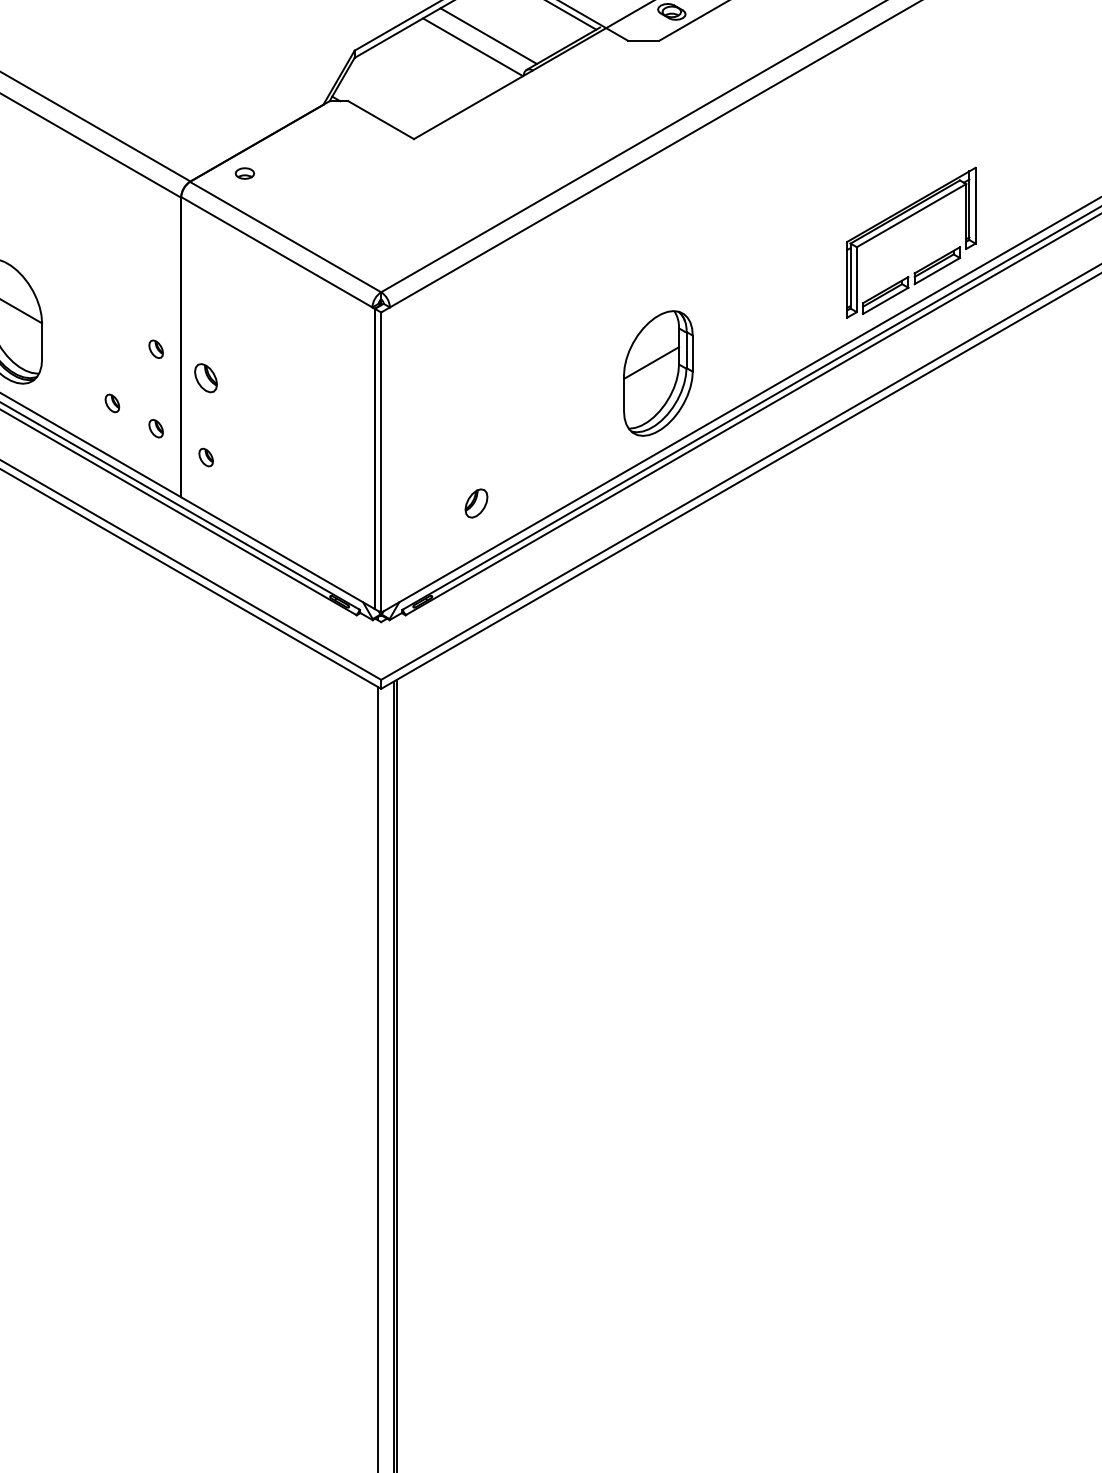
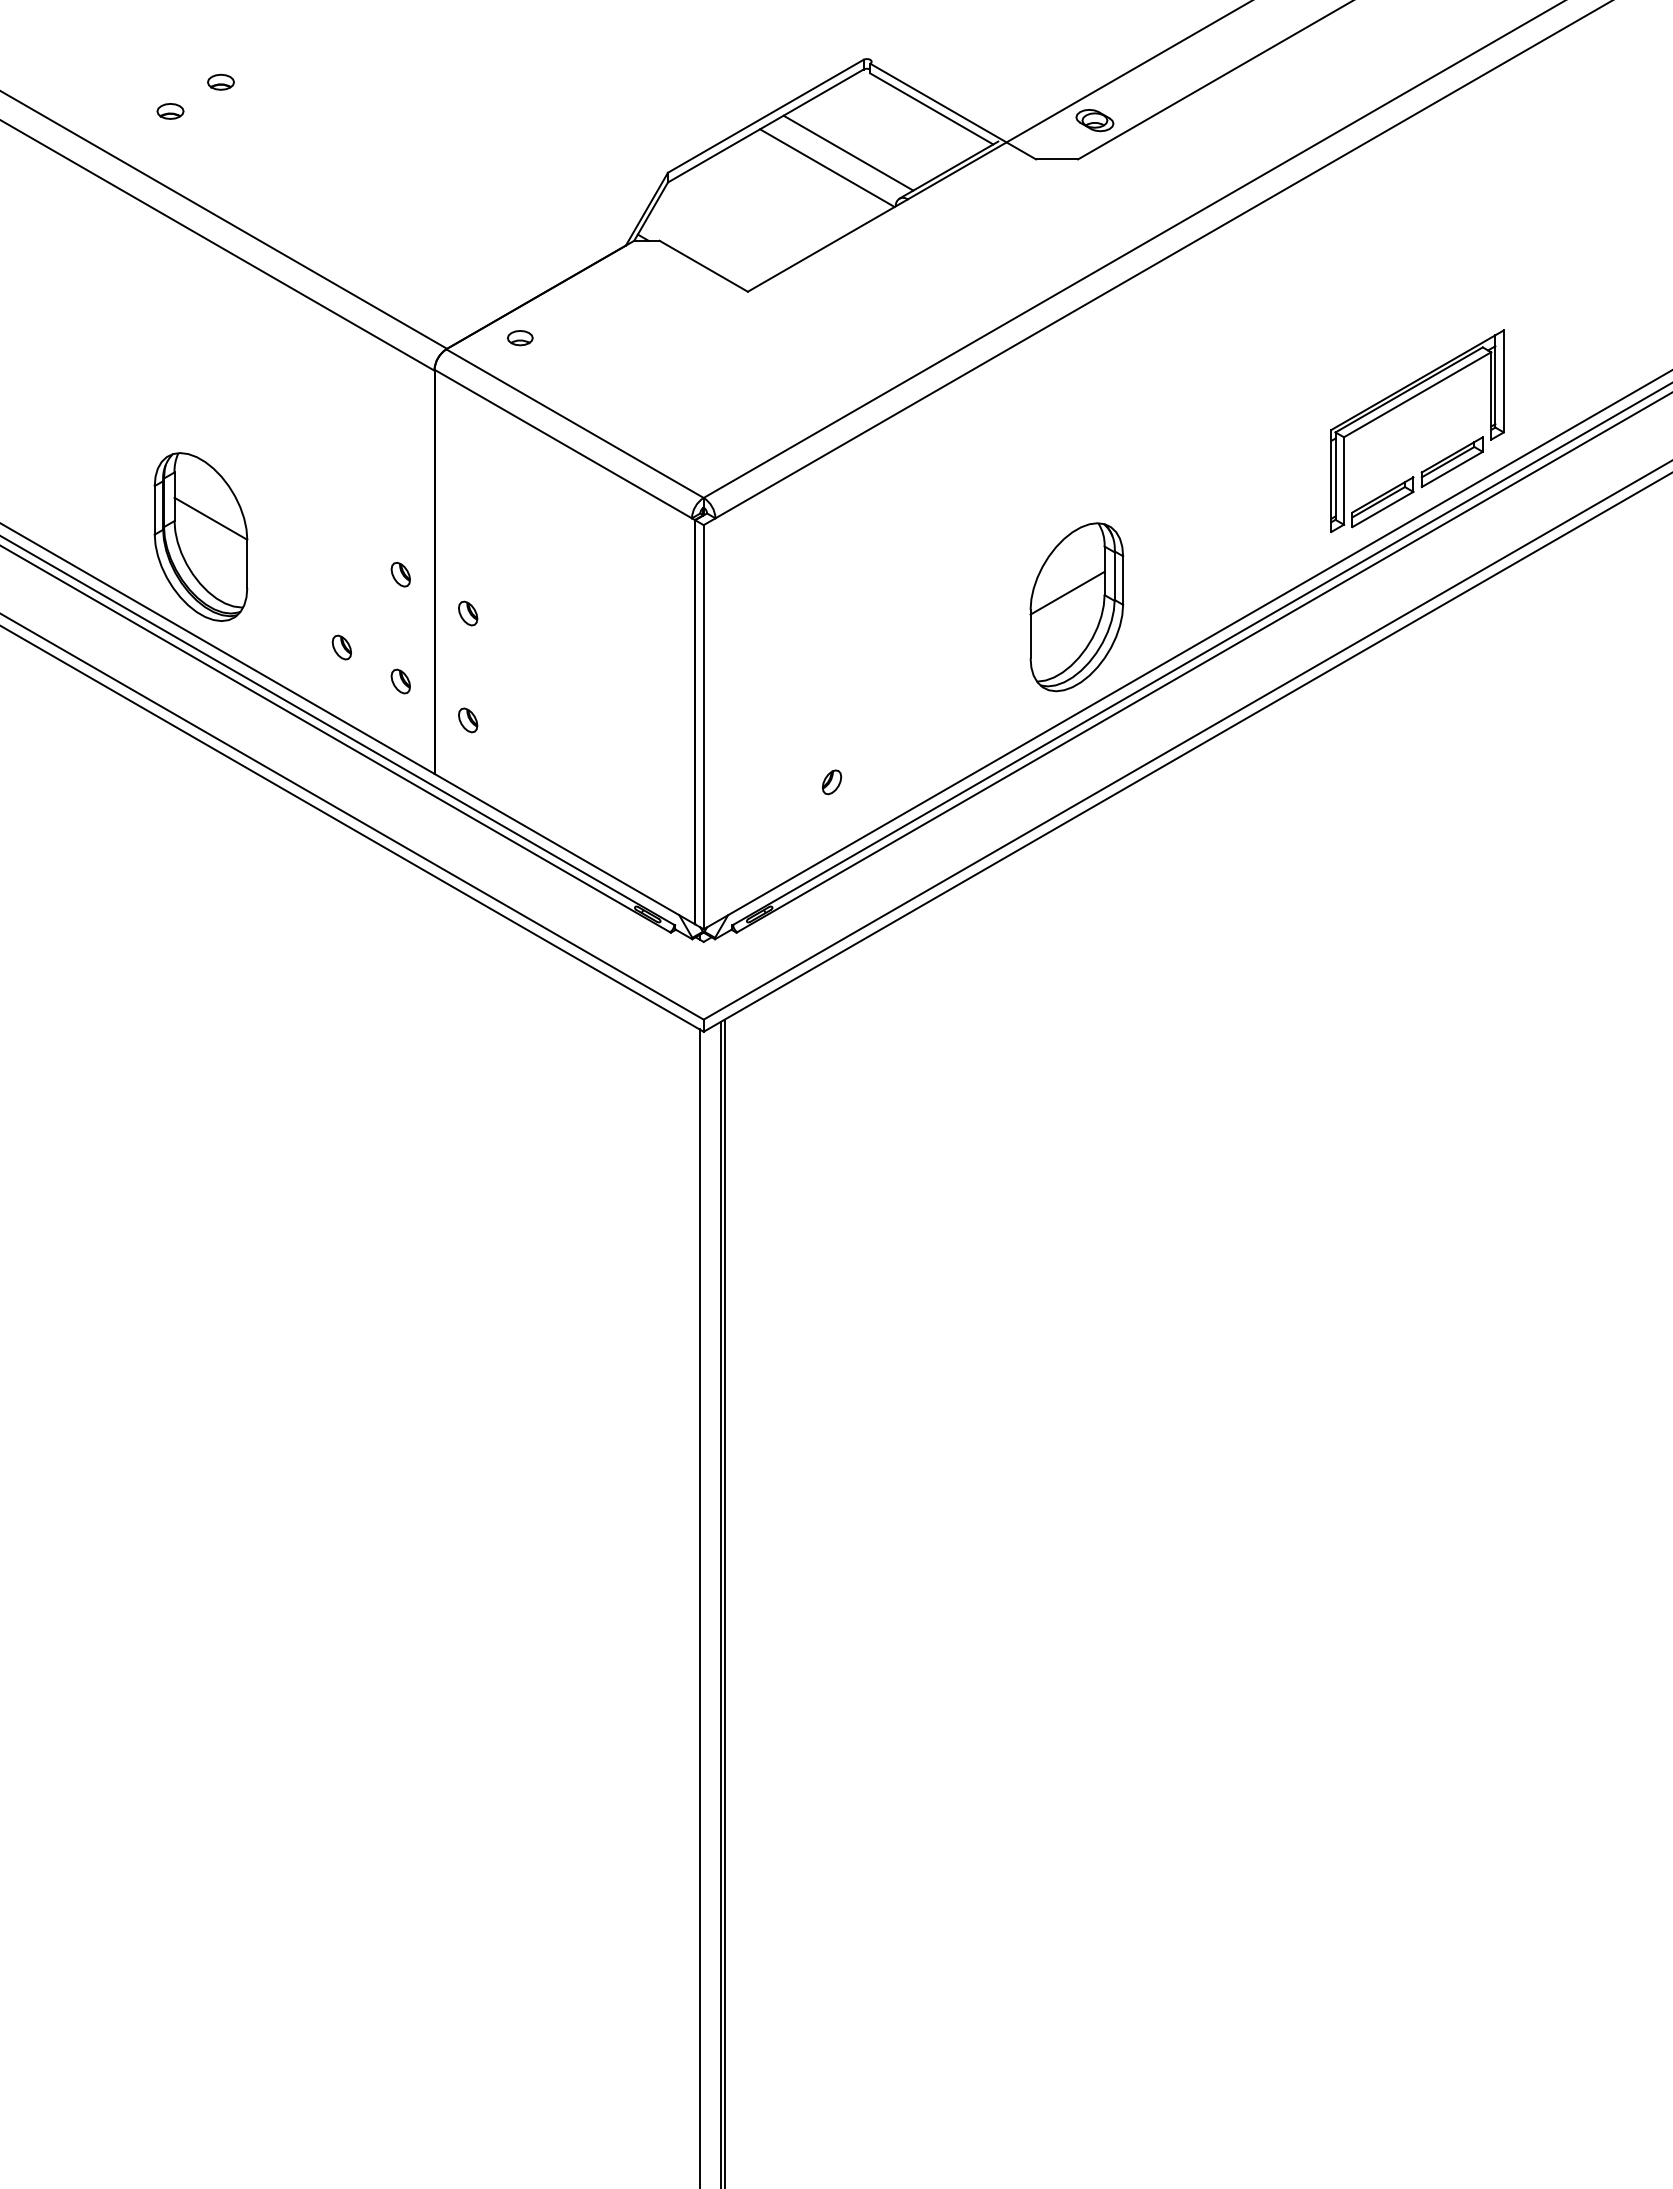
part: (206, 378) -> (468, 613), size x0.62
part: (476, 503) -> (831, 782), size x0.62

